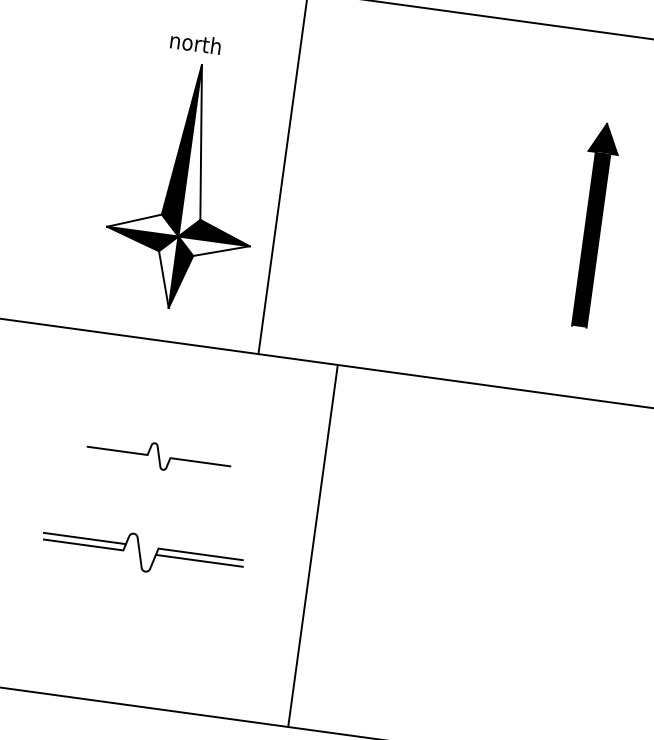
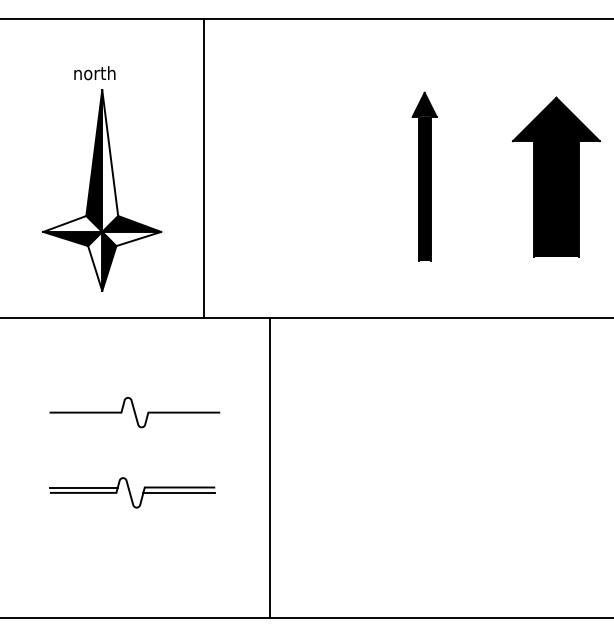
part: (187, 171) -> (102, 178), moved
part: (593, 225) -> (424, 176), moved
part: (158, 456) -> (134, 412), size x1.43

